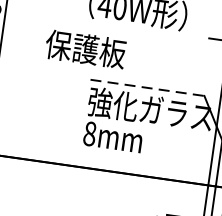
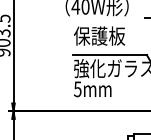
text: (85, 48) -> (99, 35), moved
line: (148, 88) -> (110, 55), dashed -> solid
text: (89, 134) -> (77, 89), 8mm -> 5mm

